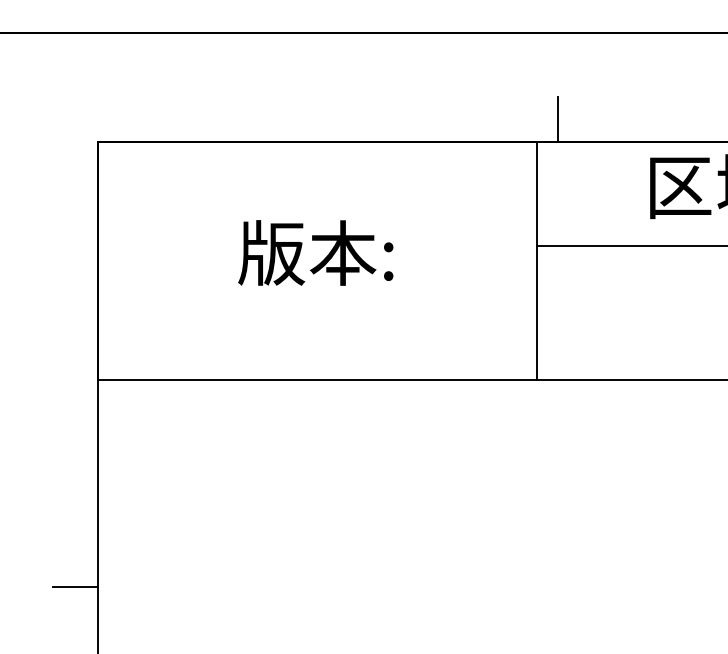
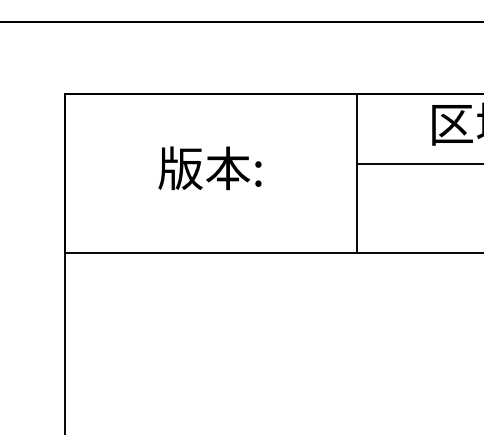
line: (557, 119) -> (370, 79), removed
line: (74, 587) -> (49, 390), removed

